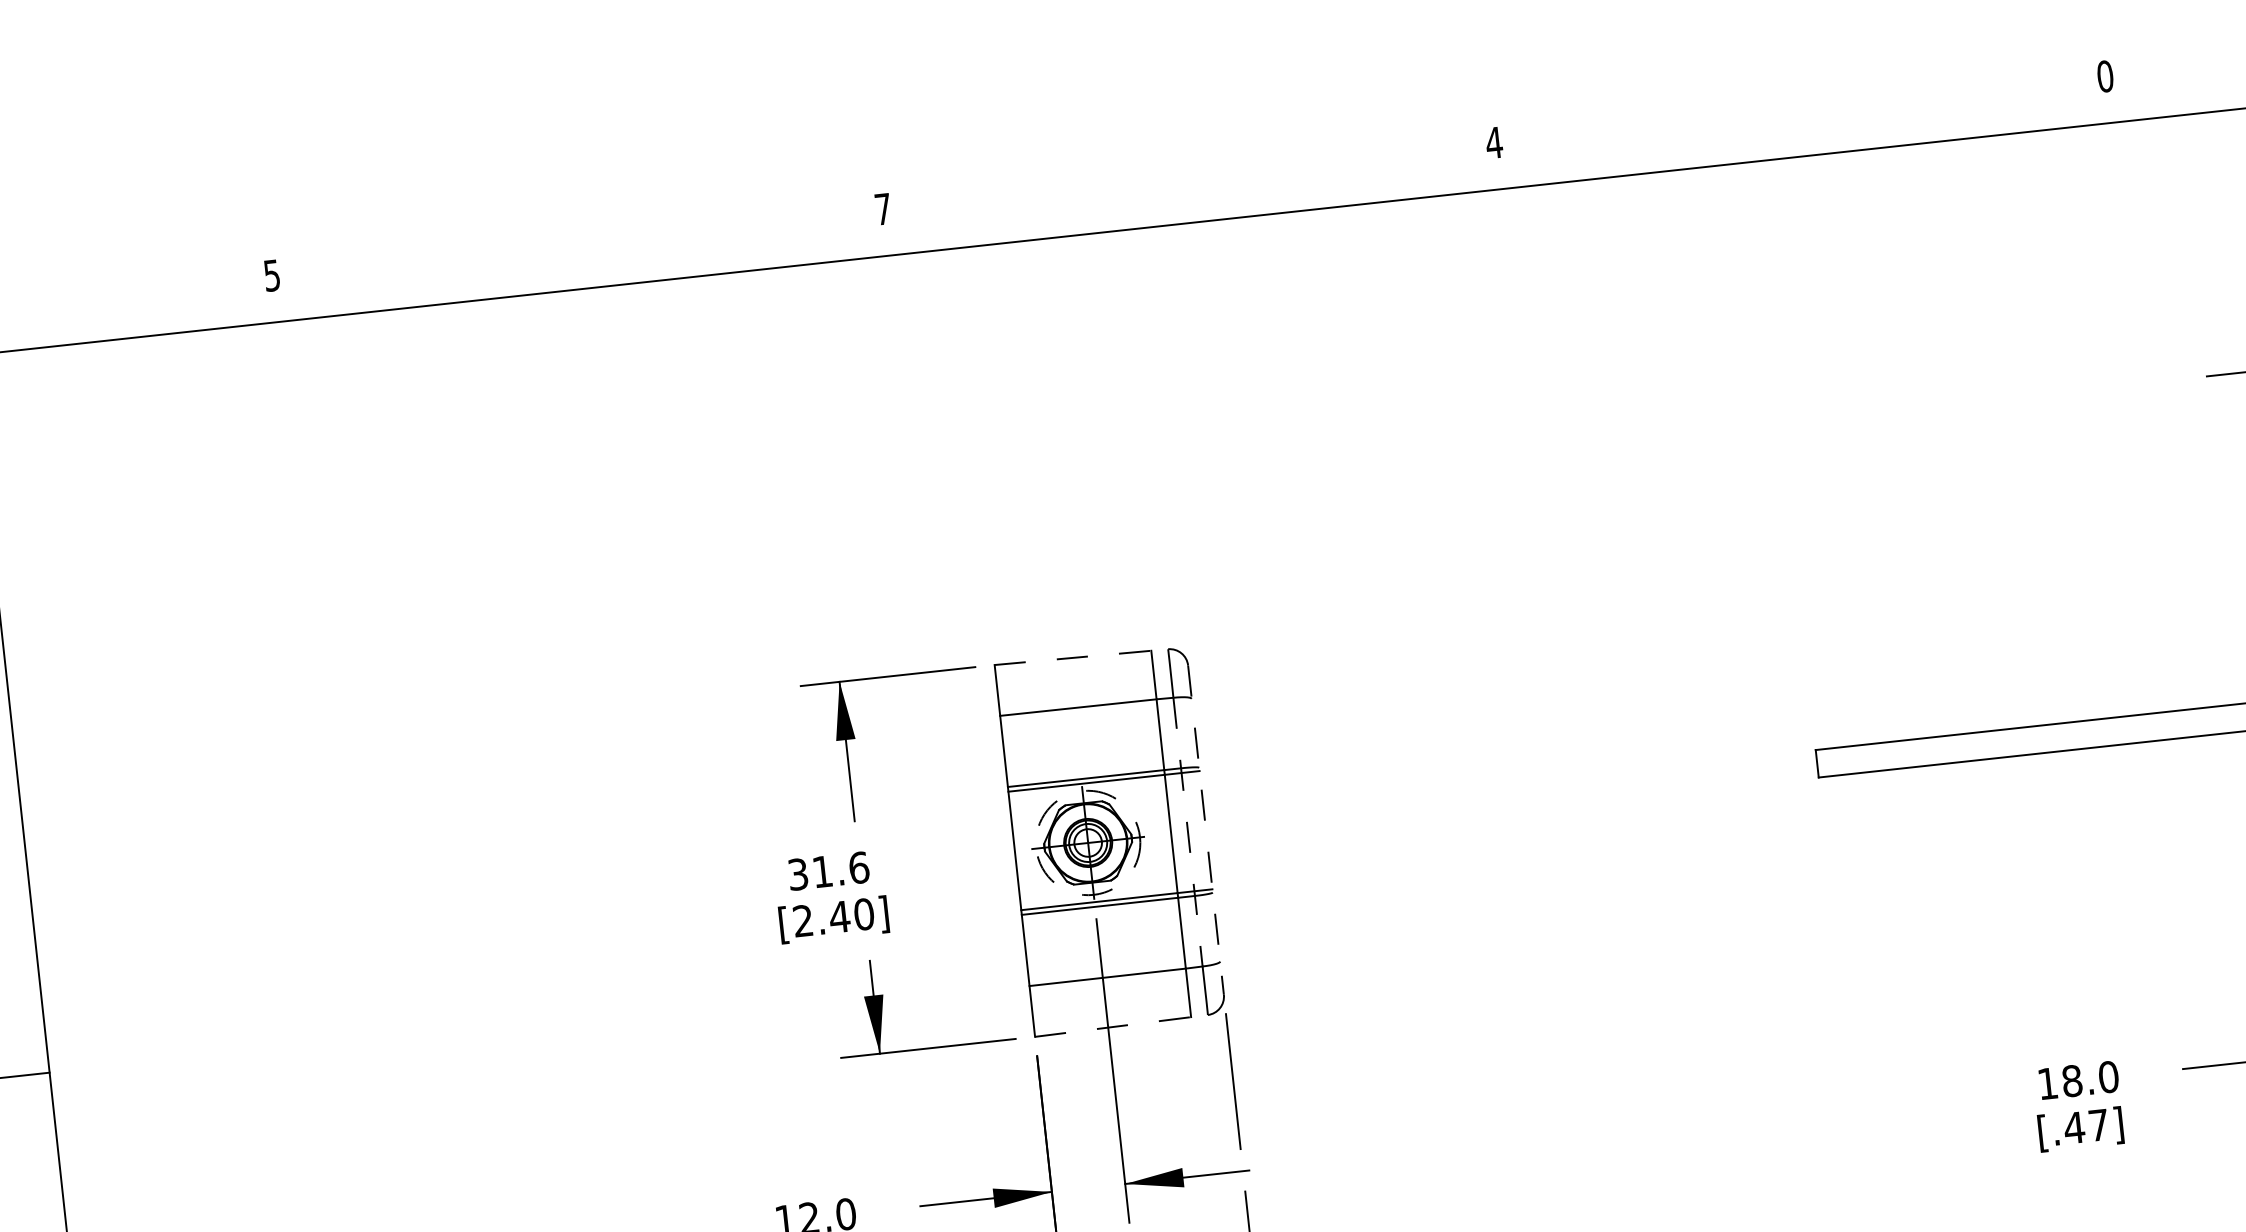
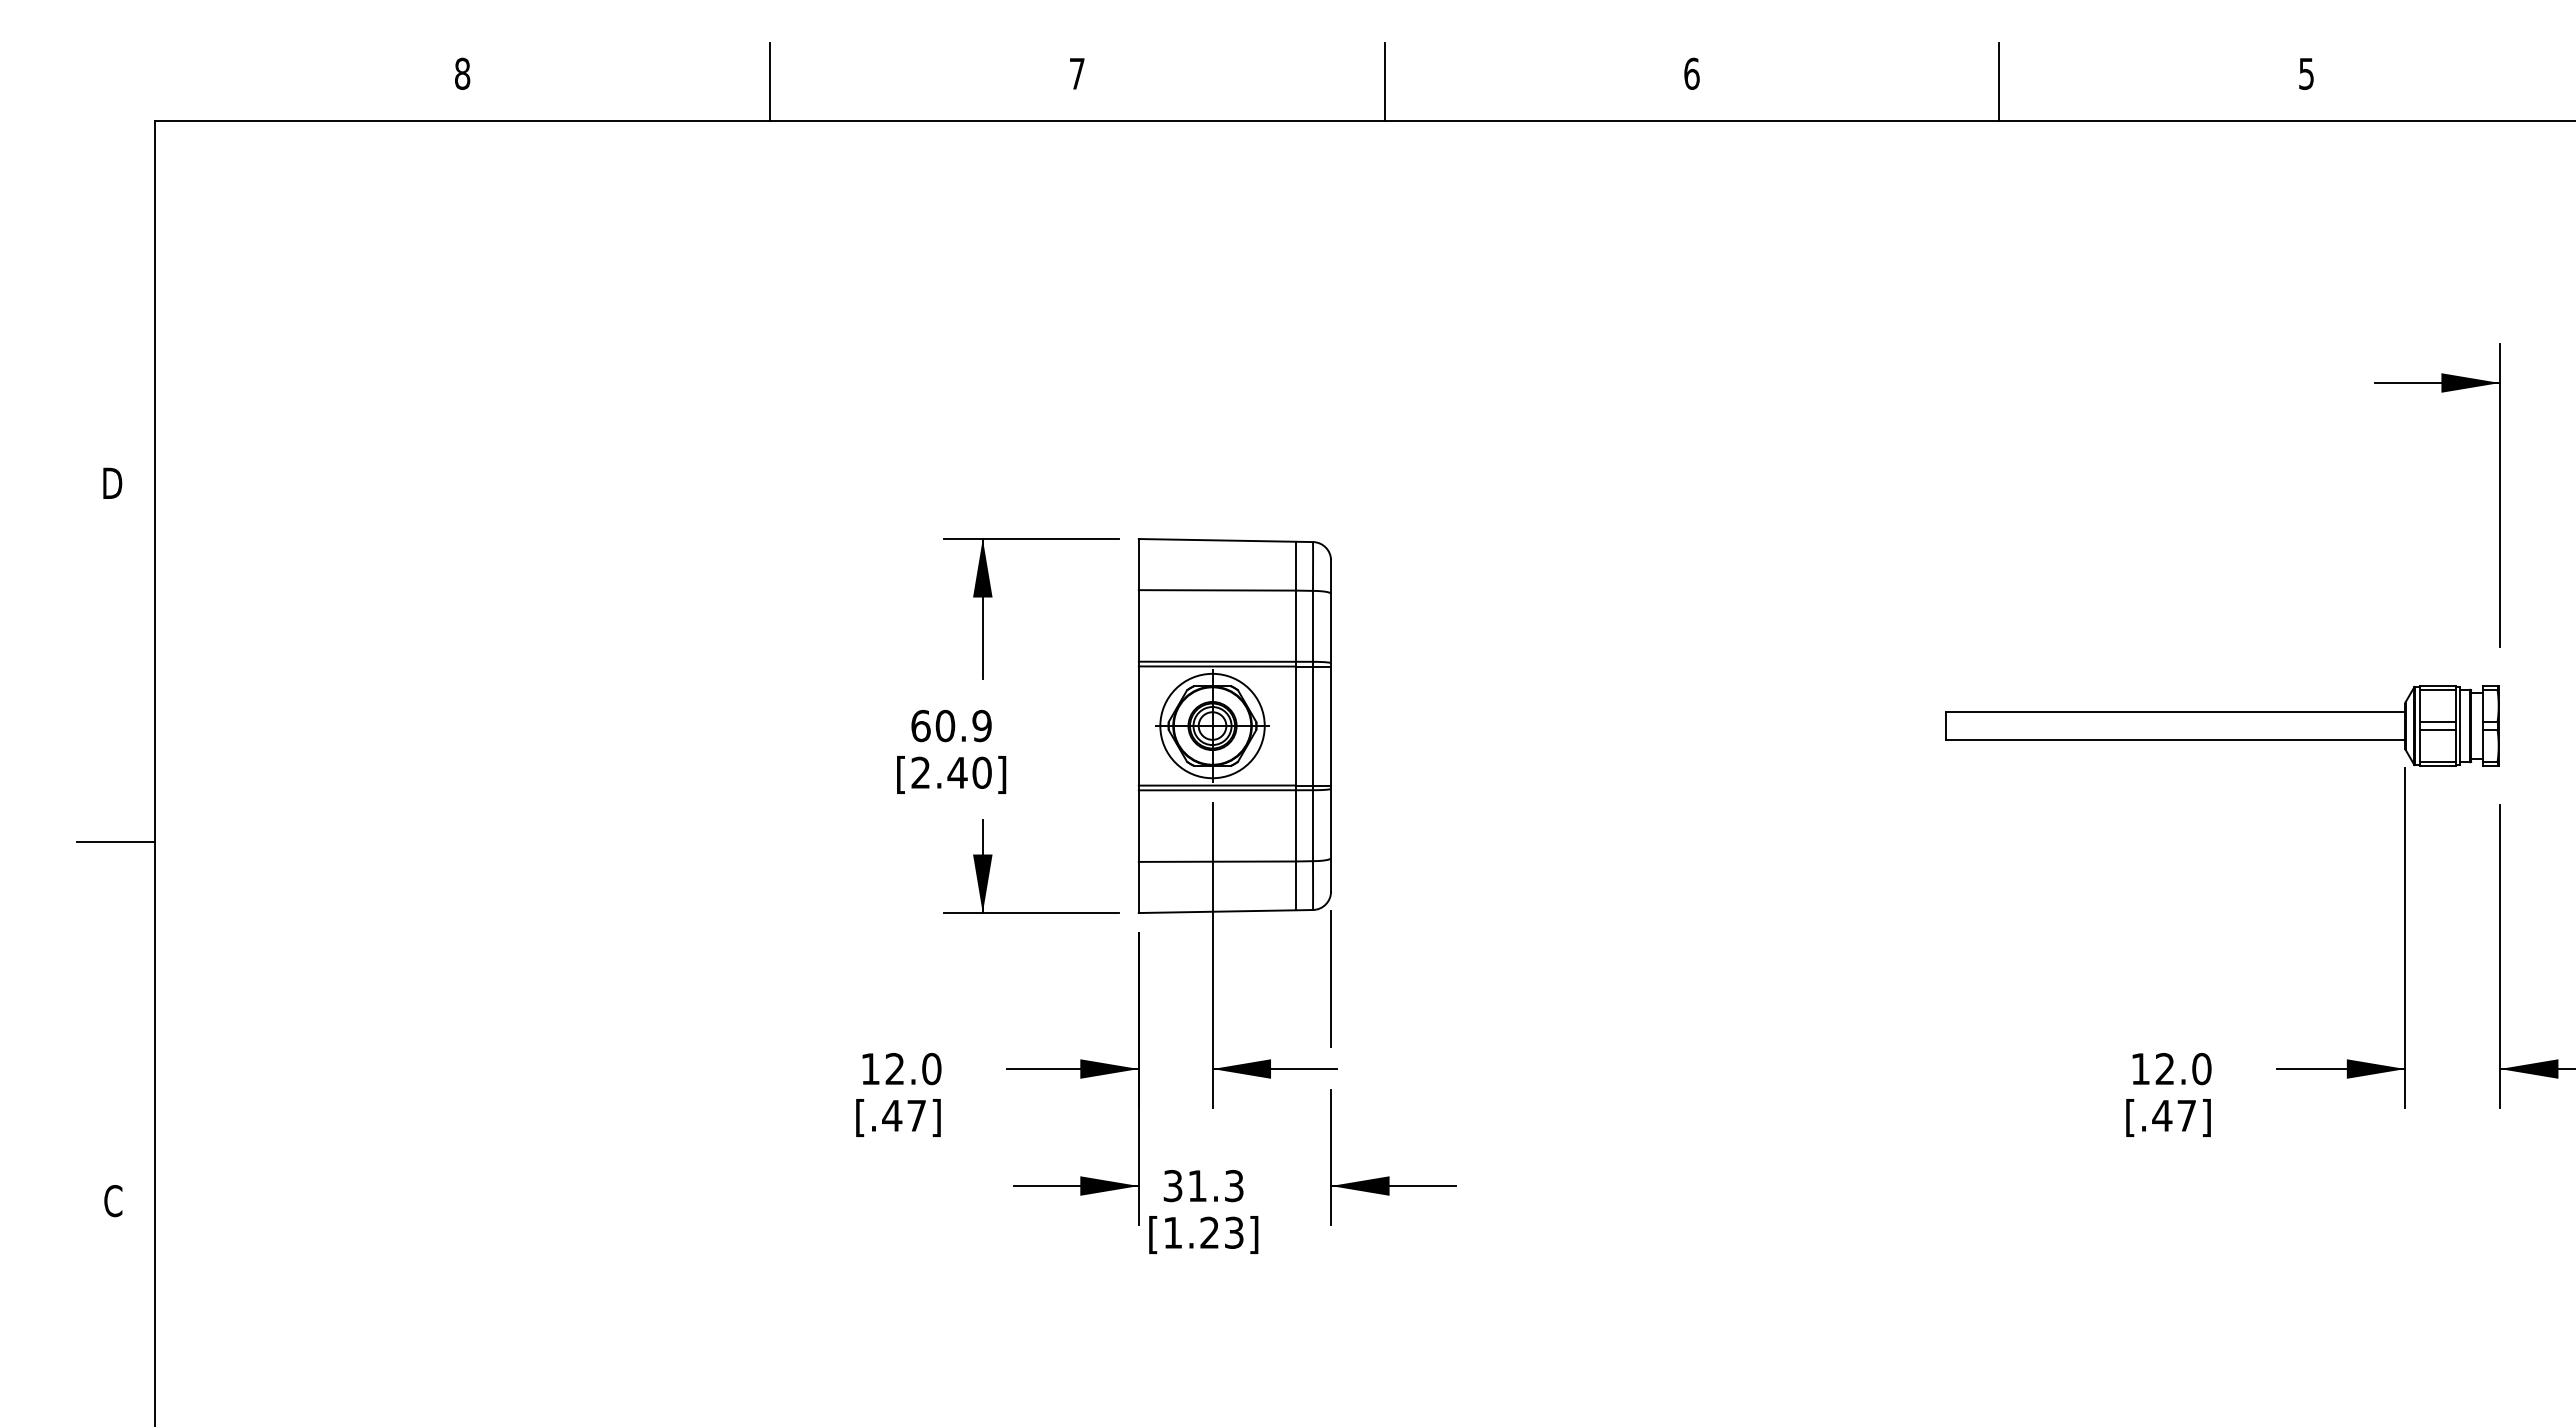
text: (2105, 76) -> (2306, 73), 0 -> 5
line: (1800, 117) -> (1999, 81), added
text: (1493, 142) -> (1691, 73), 4 -> 6
line: (1189, 183) -> (1384, 81), added
line: (578, 250) -> (769, 81), added
text: (272, 275) -> (462, 73), 5 -> 8
line: (1082, 657) -> (1226, 540), dashed -> solid
line: (1206, 830) -> (1331, 726), dashed -> solid
line: (1187, 832) -> (1312, 726), dashed -> solid
circle: (1088, 842) -> (1212, 725), dashed -> solid
text: (828, 870) -> (951, 725), 31.6 -> 60.9
line: (1122, 1025) -> (1226, 911), dashed -> solid
text: (2071, 1081) -> (2164, 1069), 18.0 -> 12.0

